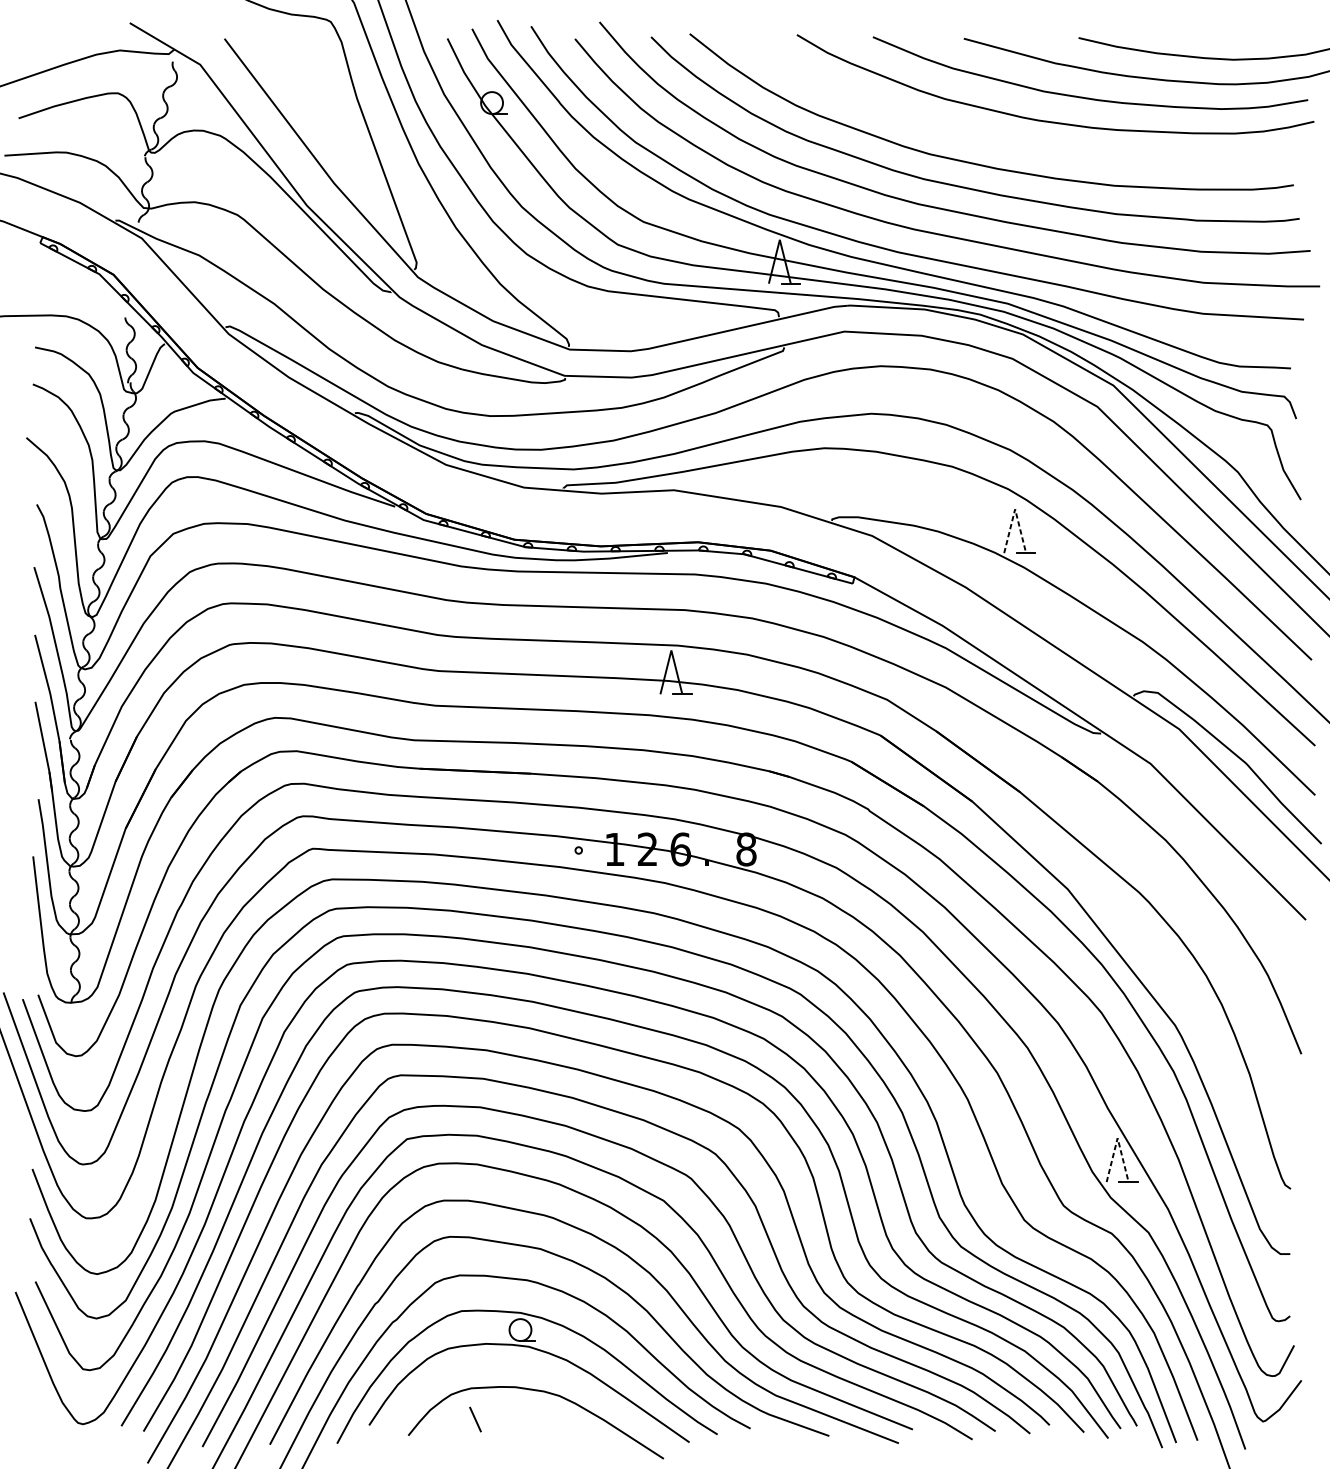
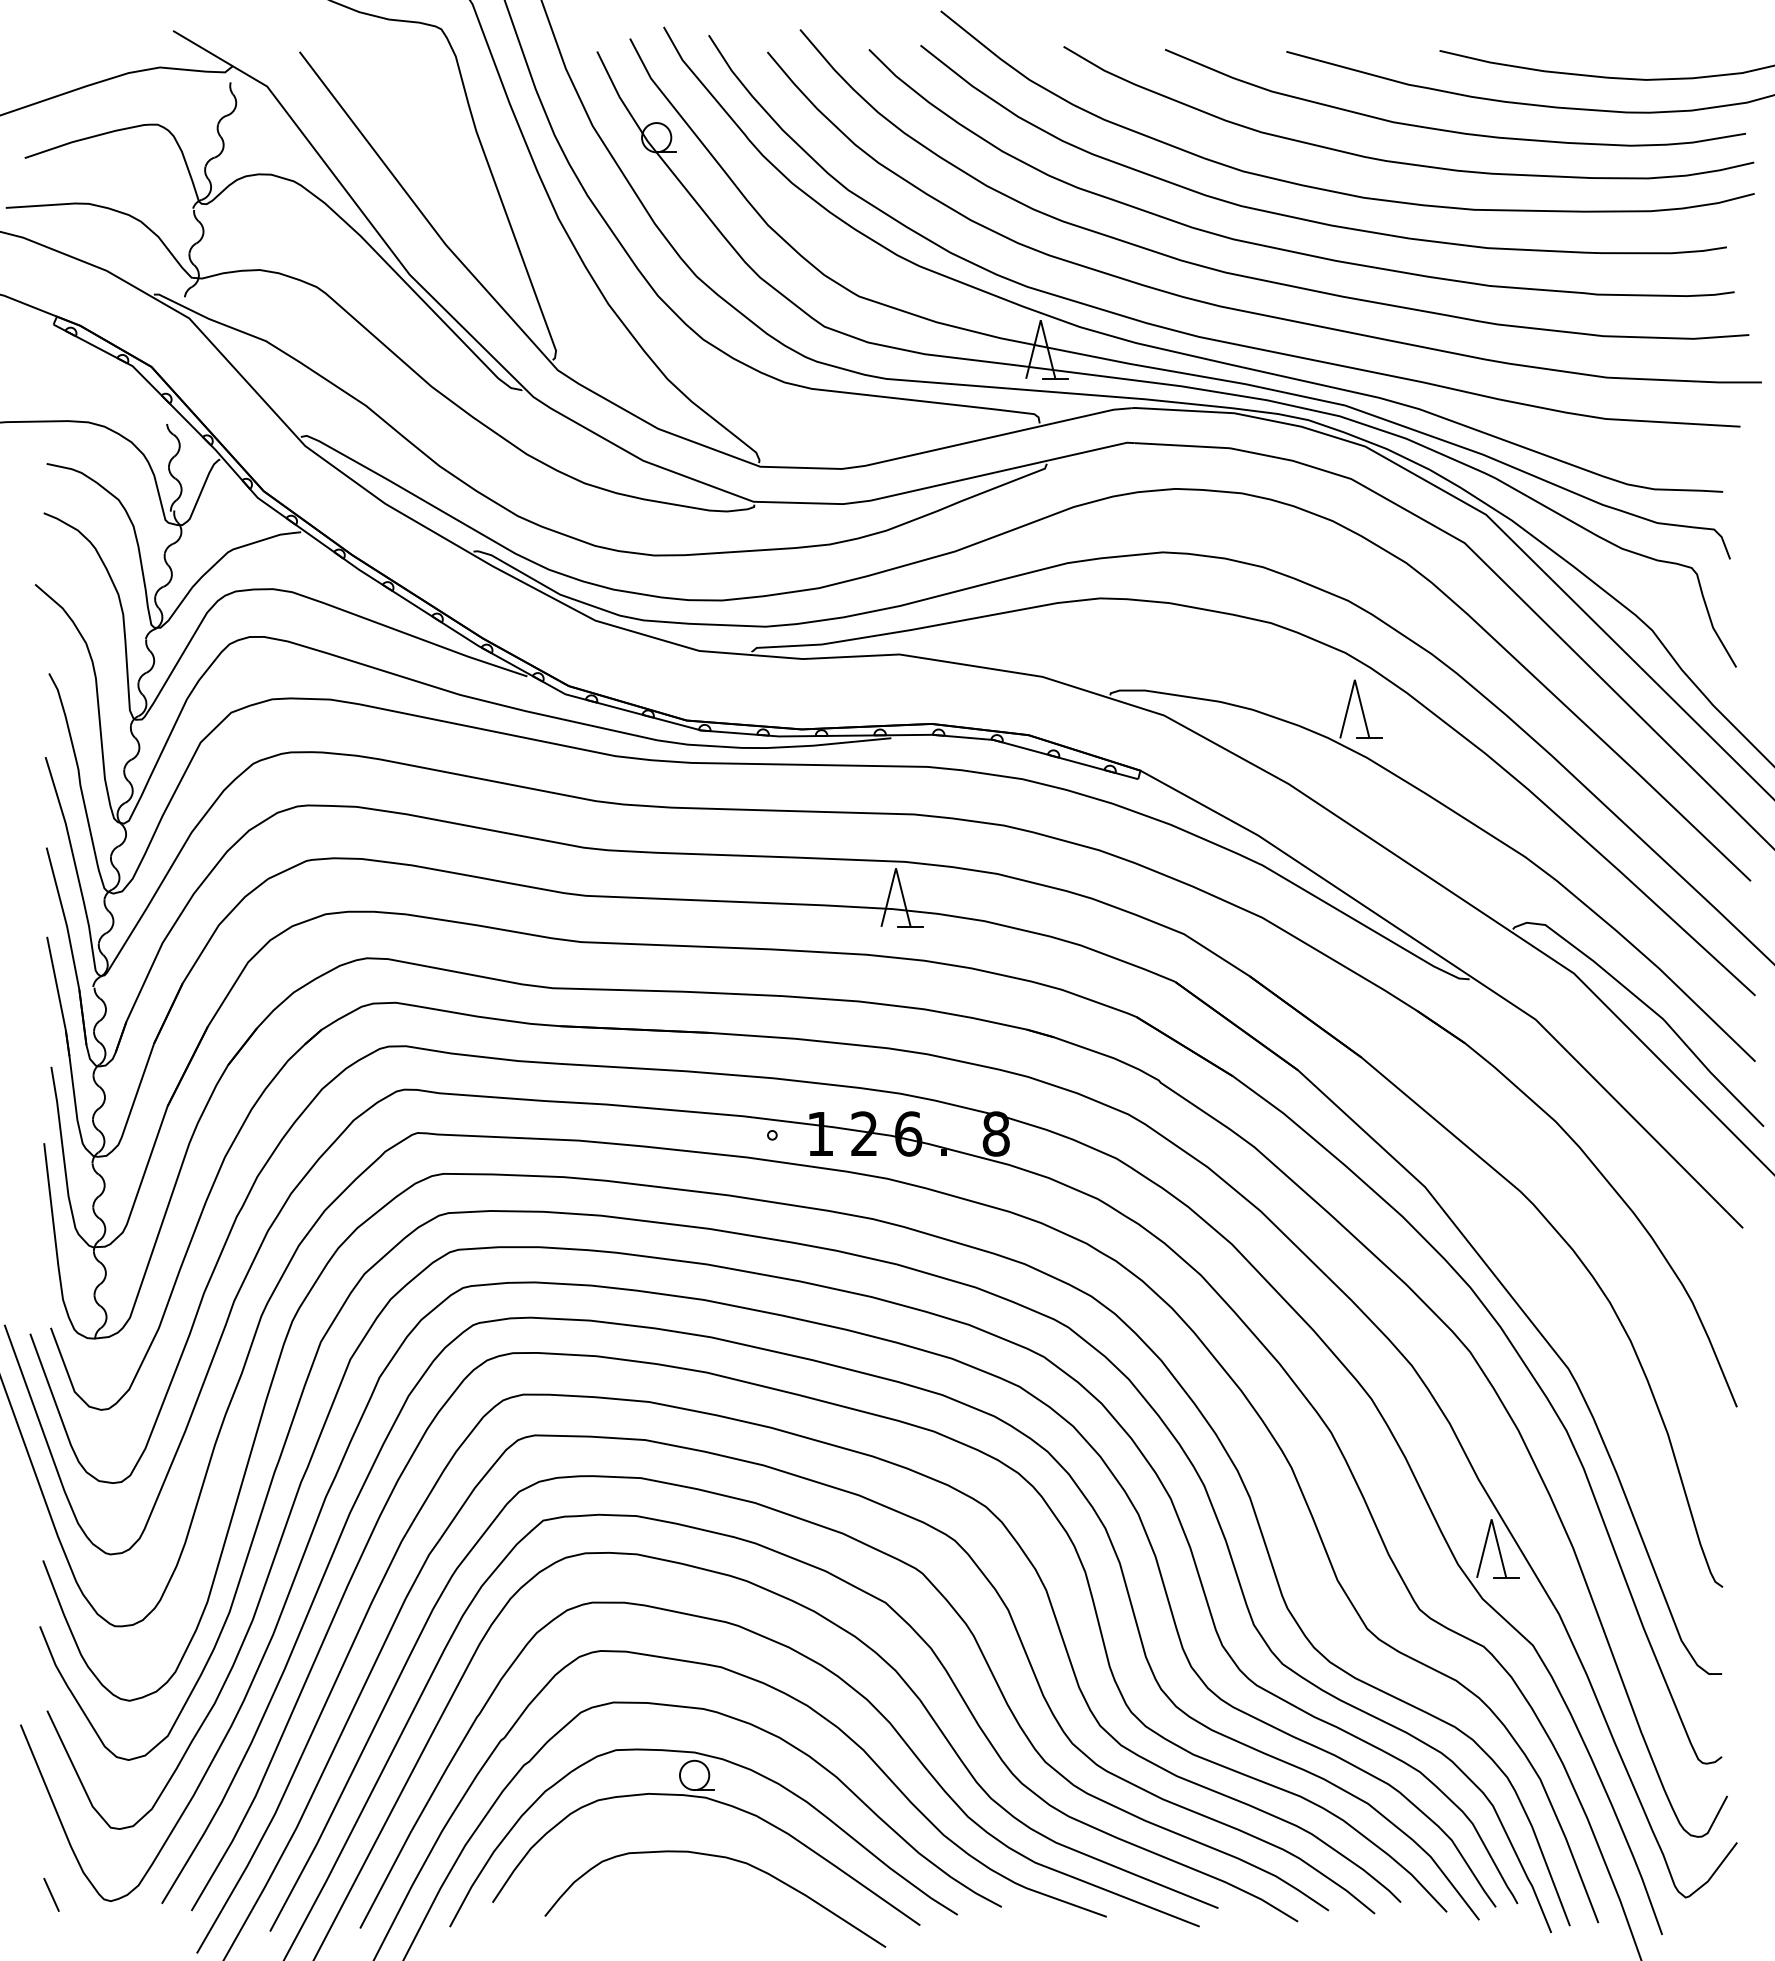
curve: (996, 141) -> (1329, 189), added
line: (1014, 508) -> (1354, 679), dashed -> solid
line: (1117, 1138) -> (1491, 1519), dashed -> solid
line: (475, 1419) -> (51, 1894), moved

